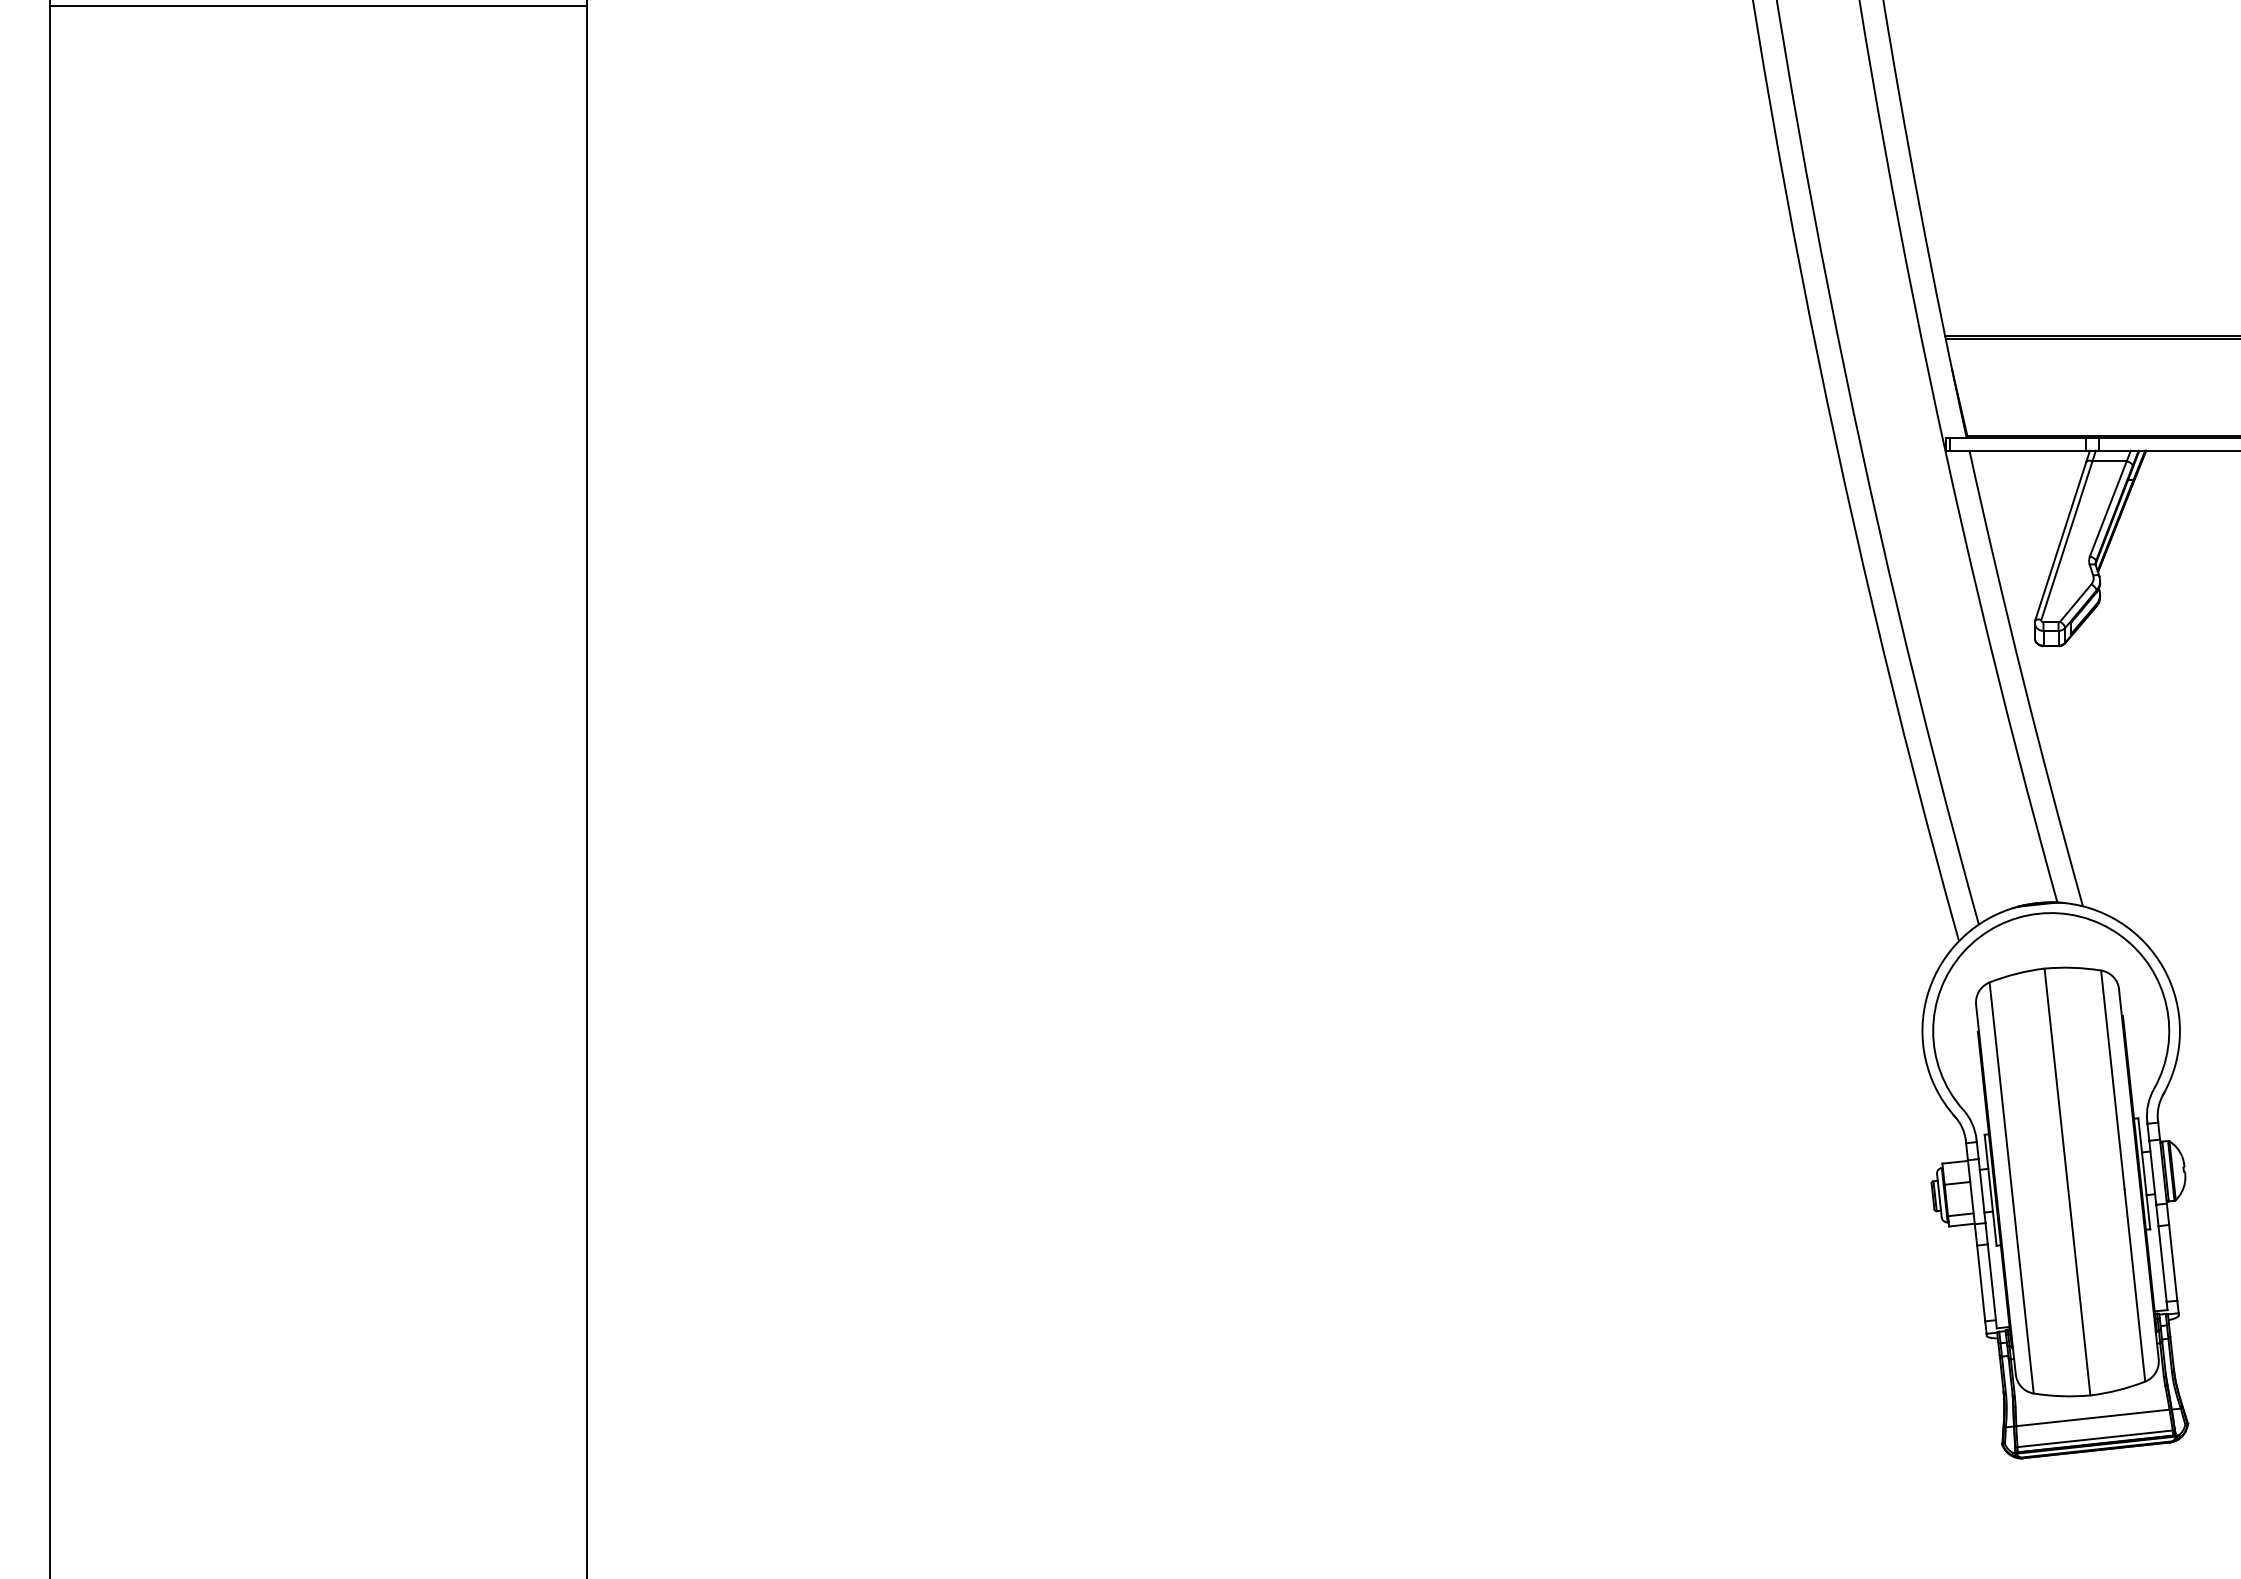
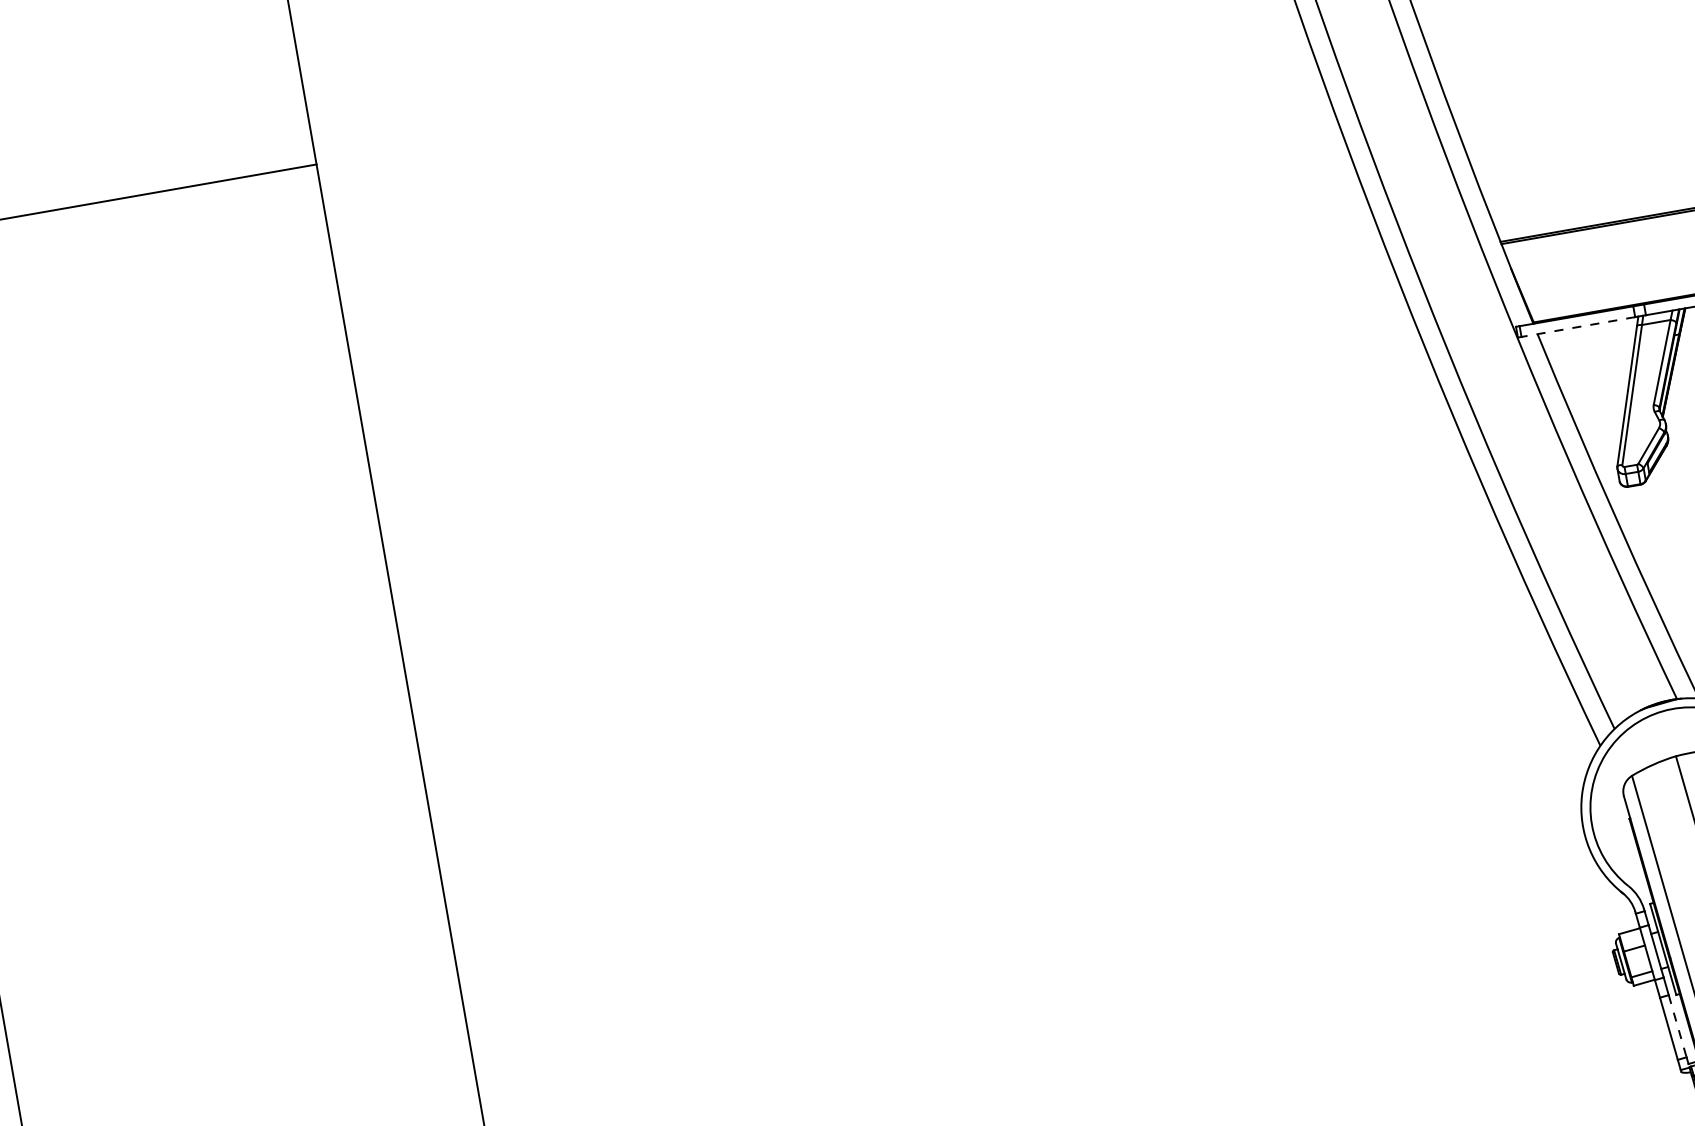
line: (2018, 450) -> (1578, 326), solid -> dashed
line: (1991, 1282) -> (1677, 1026), solid -> dashed

